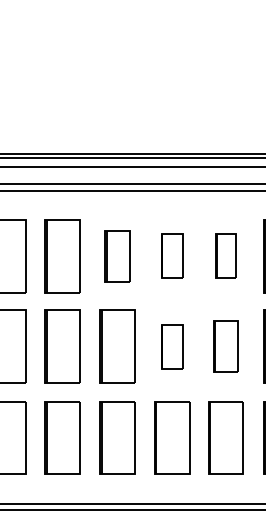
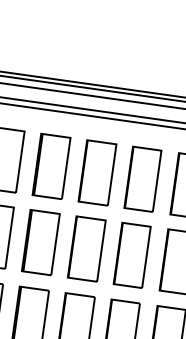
part: (117, 256) -> (51, 166), size x1.43
part: (172, 256) -> (97, 173), size x1.67
part: (225, 256) -> (142, 179), size x1.67
part: (172, 346) -> (87, 248), size x1.67
part: (225, 346) -> (131, 255), size x1.43

